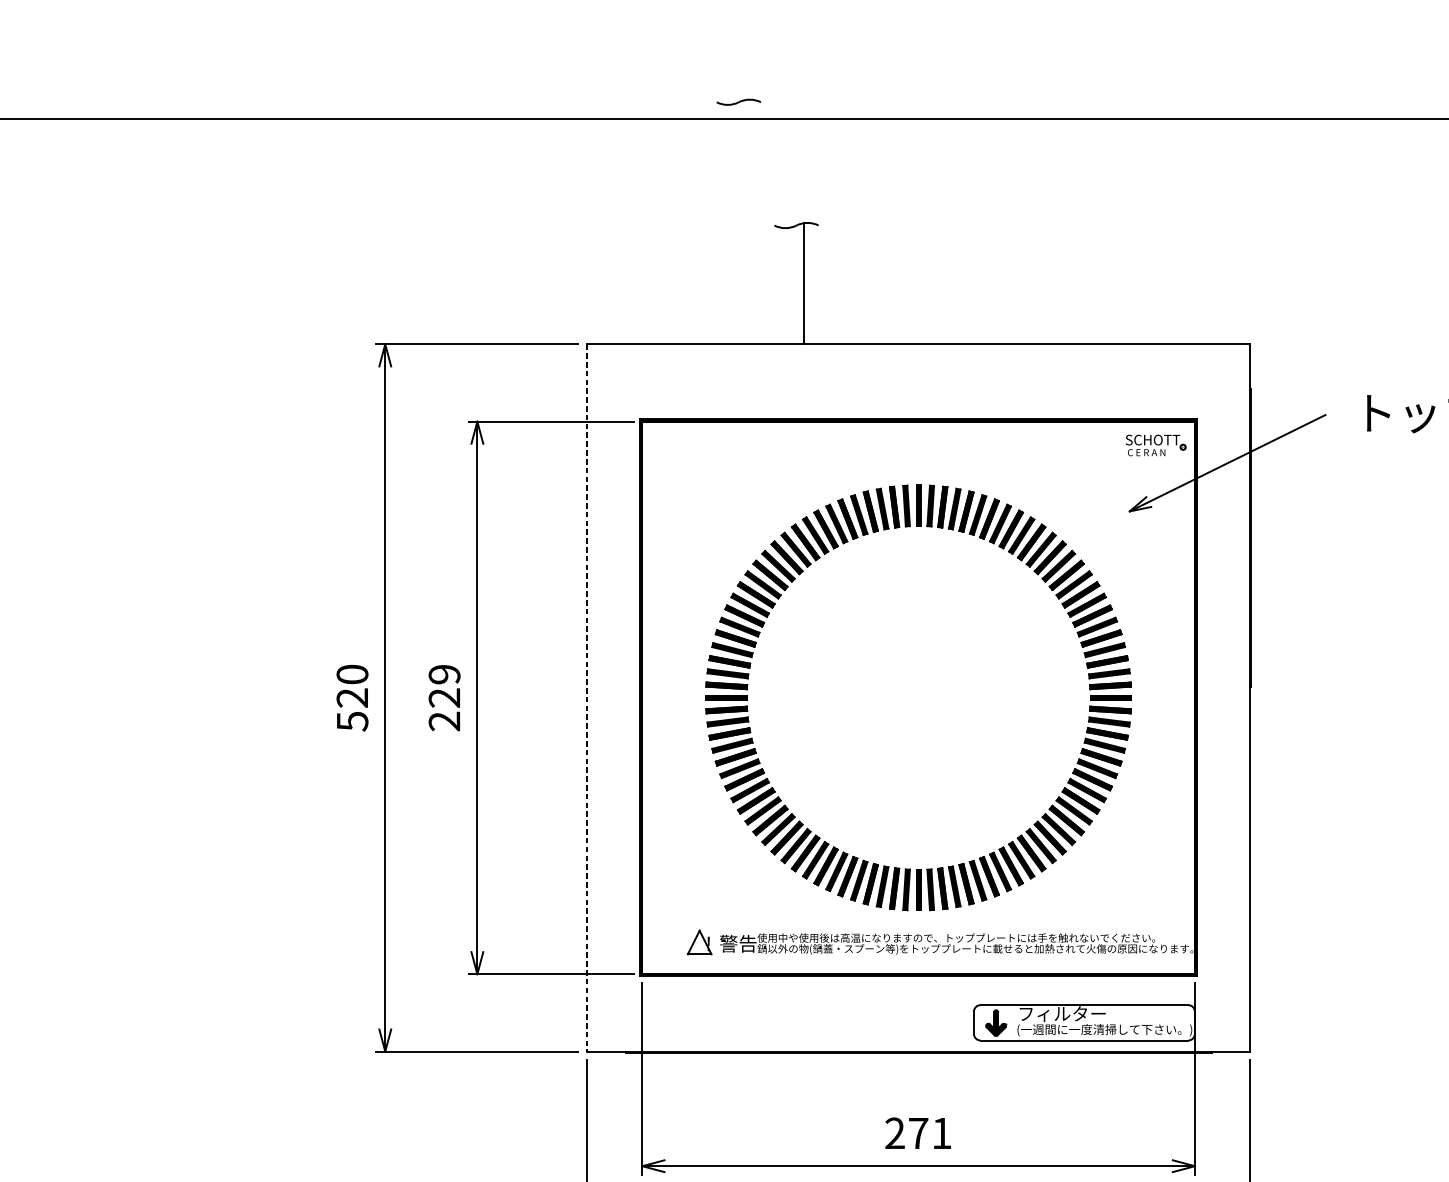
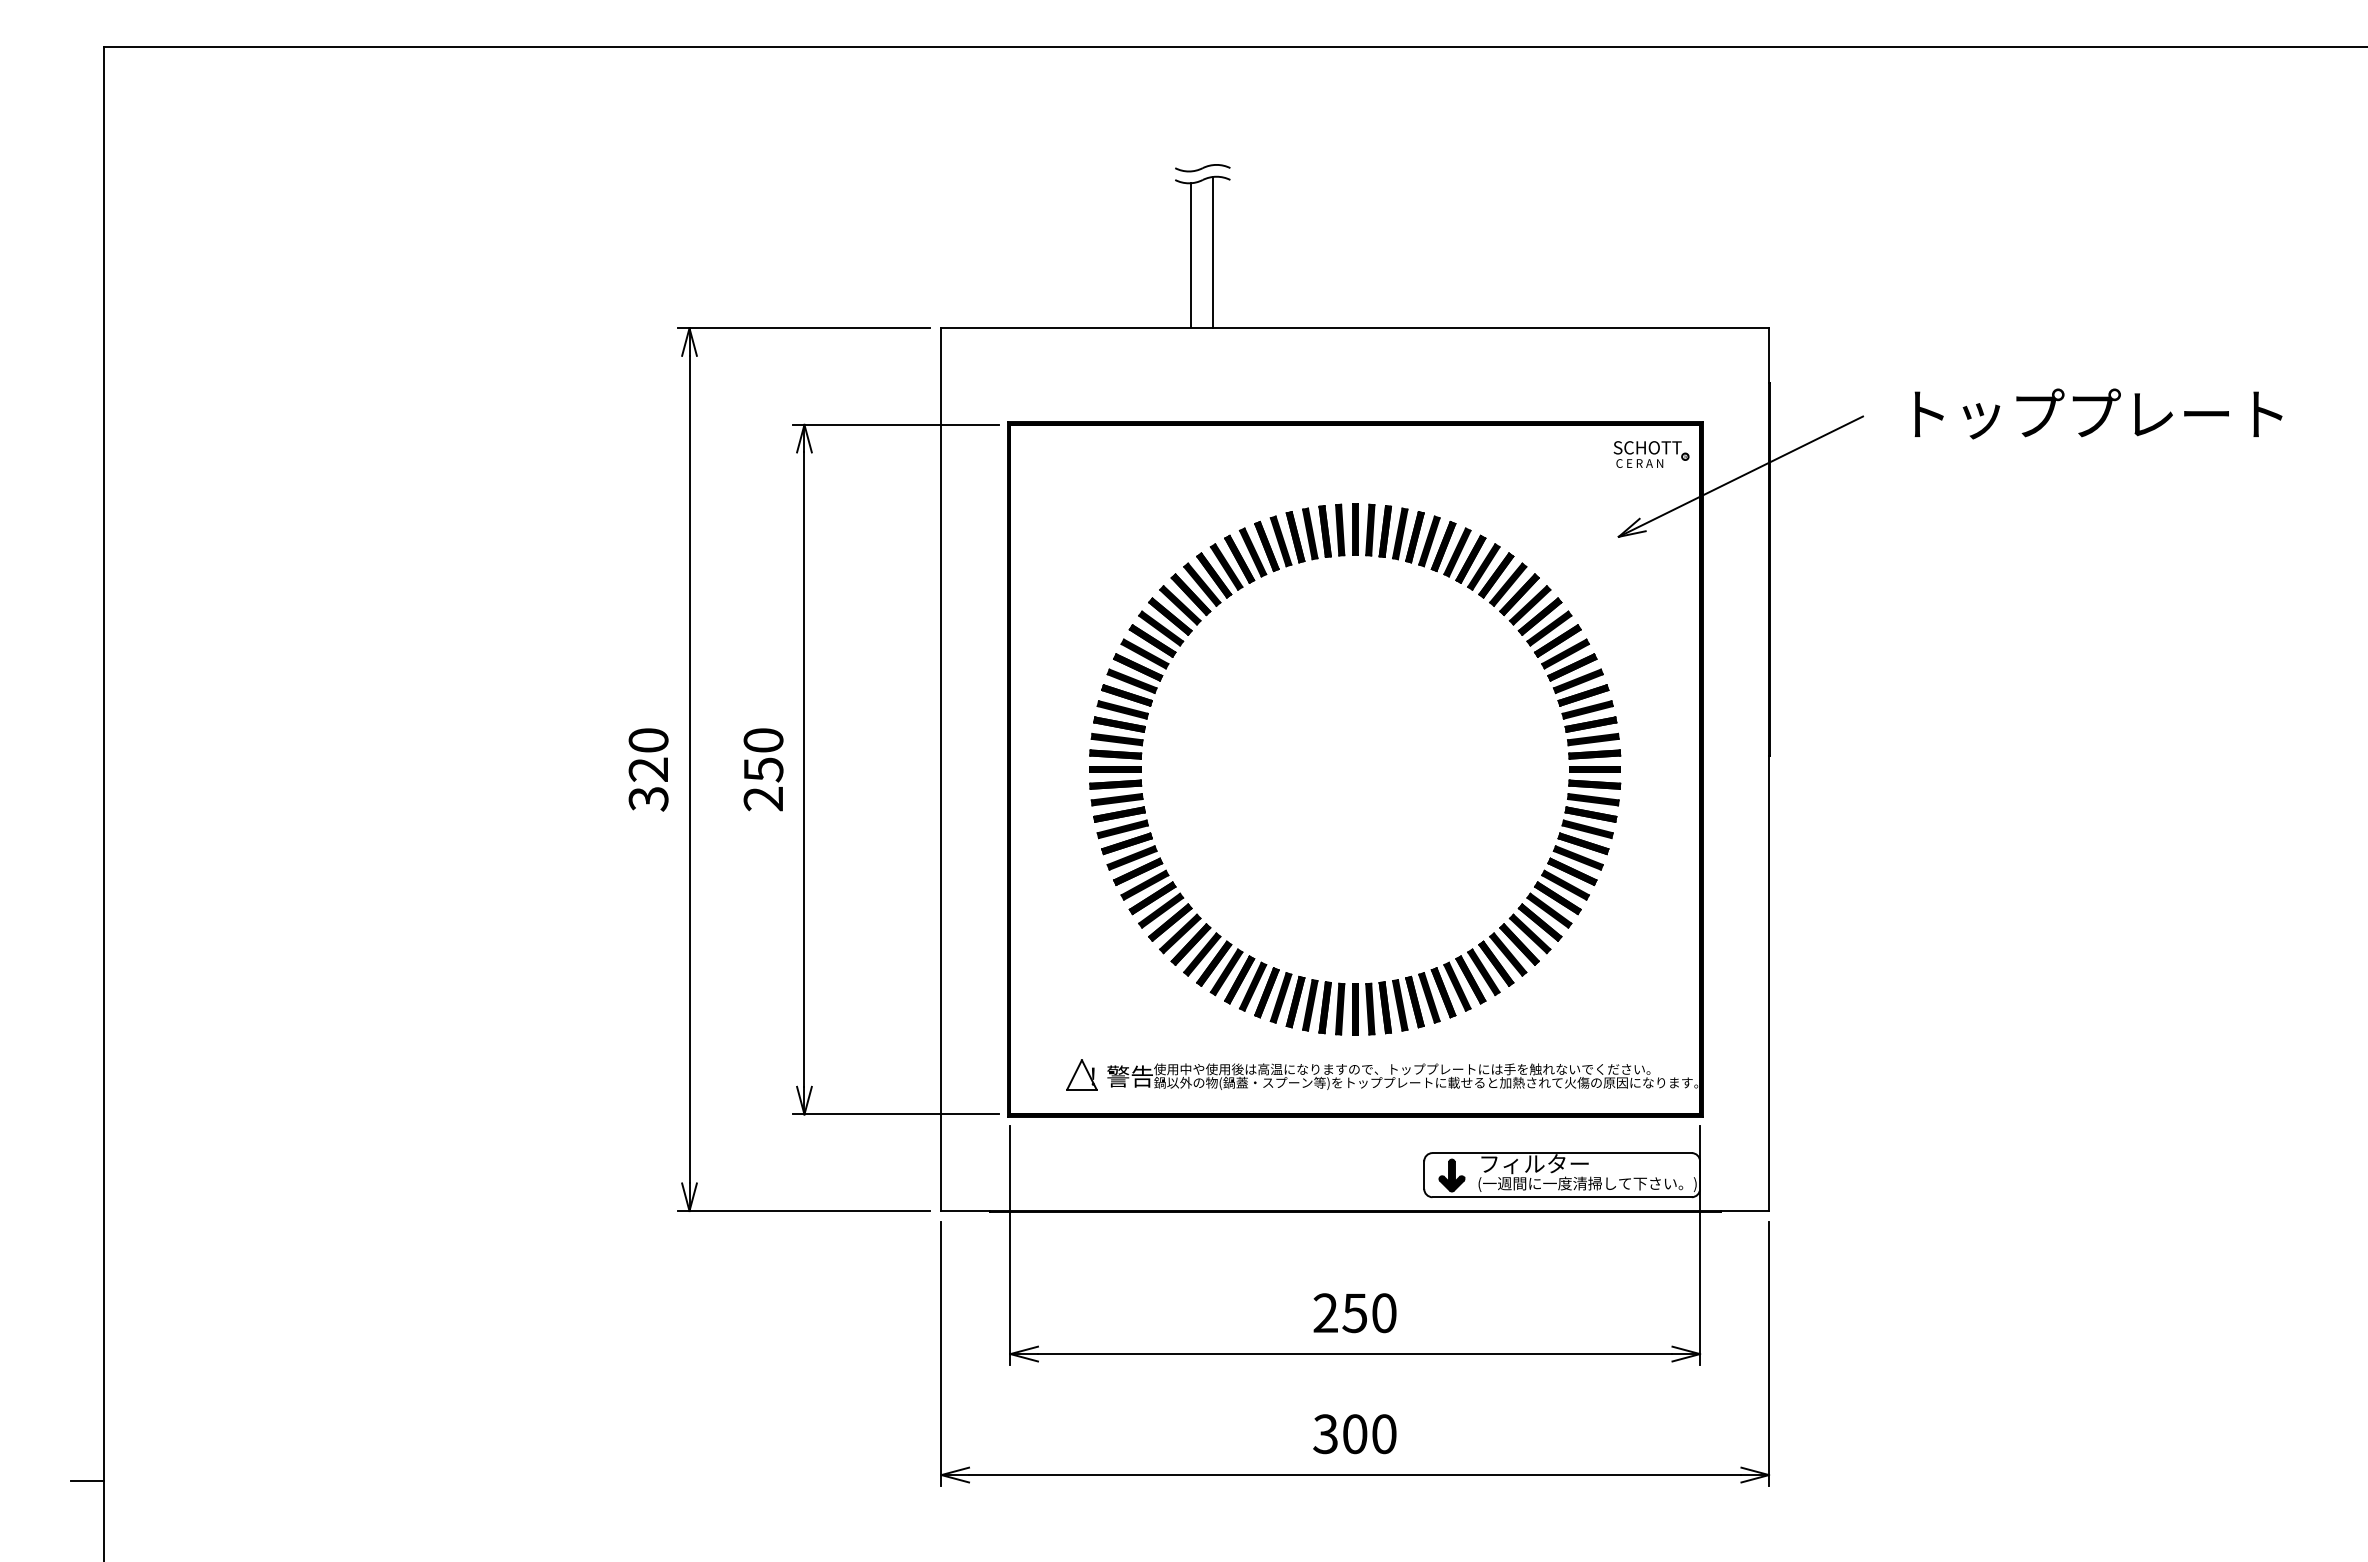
part: (738, 102) -> (1202, 168), moved
line: (786, 286) -> (1190, 255), added
text: (444, 686) -> (763, 755), 229 -> 250
line: (587, 698) -> (941, 770), dashed -> solid
text: (351, 721) -> (647, 799), 520 -> 320
text: (930, 1133) -> (1369, 1313), 271 -> 250

